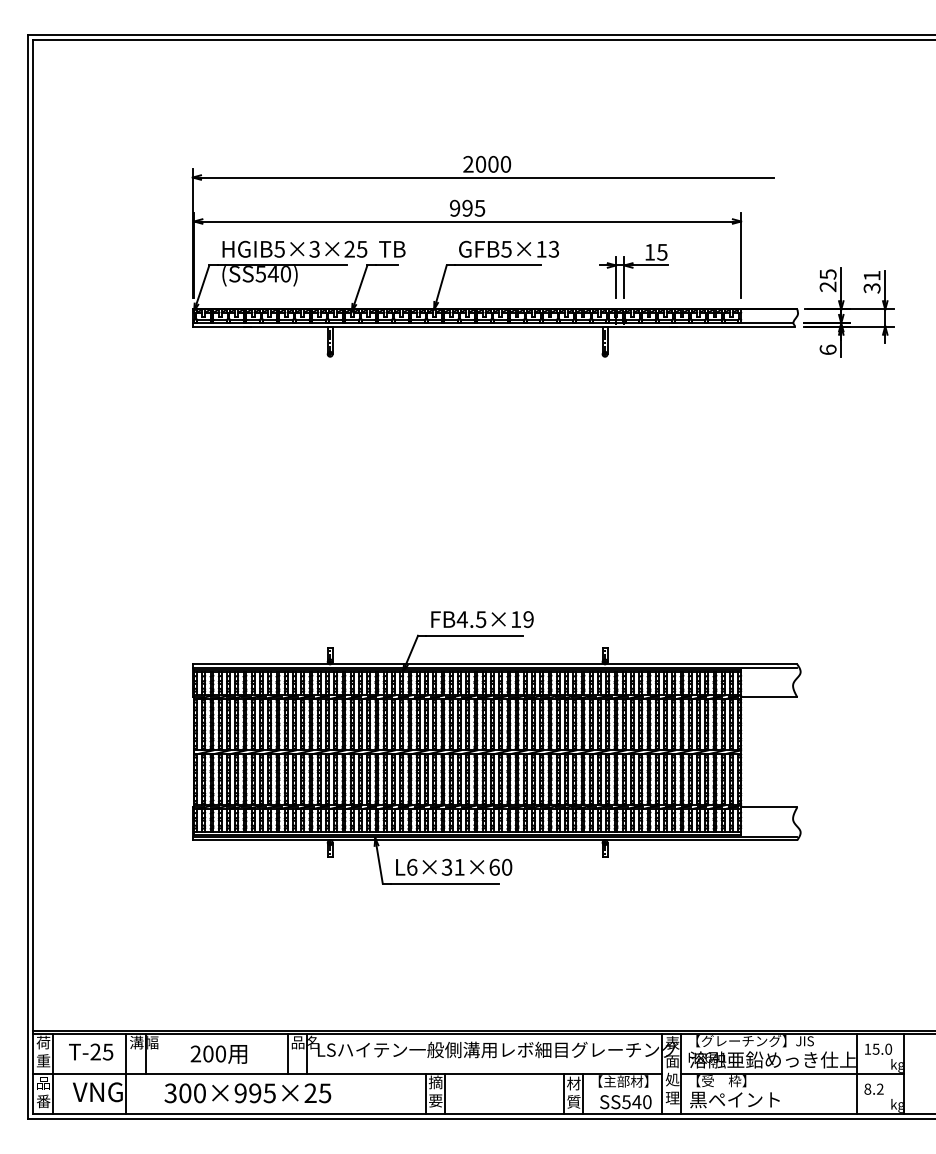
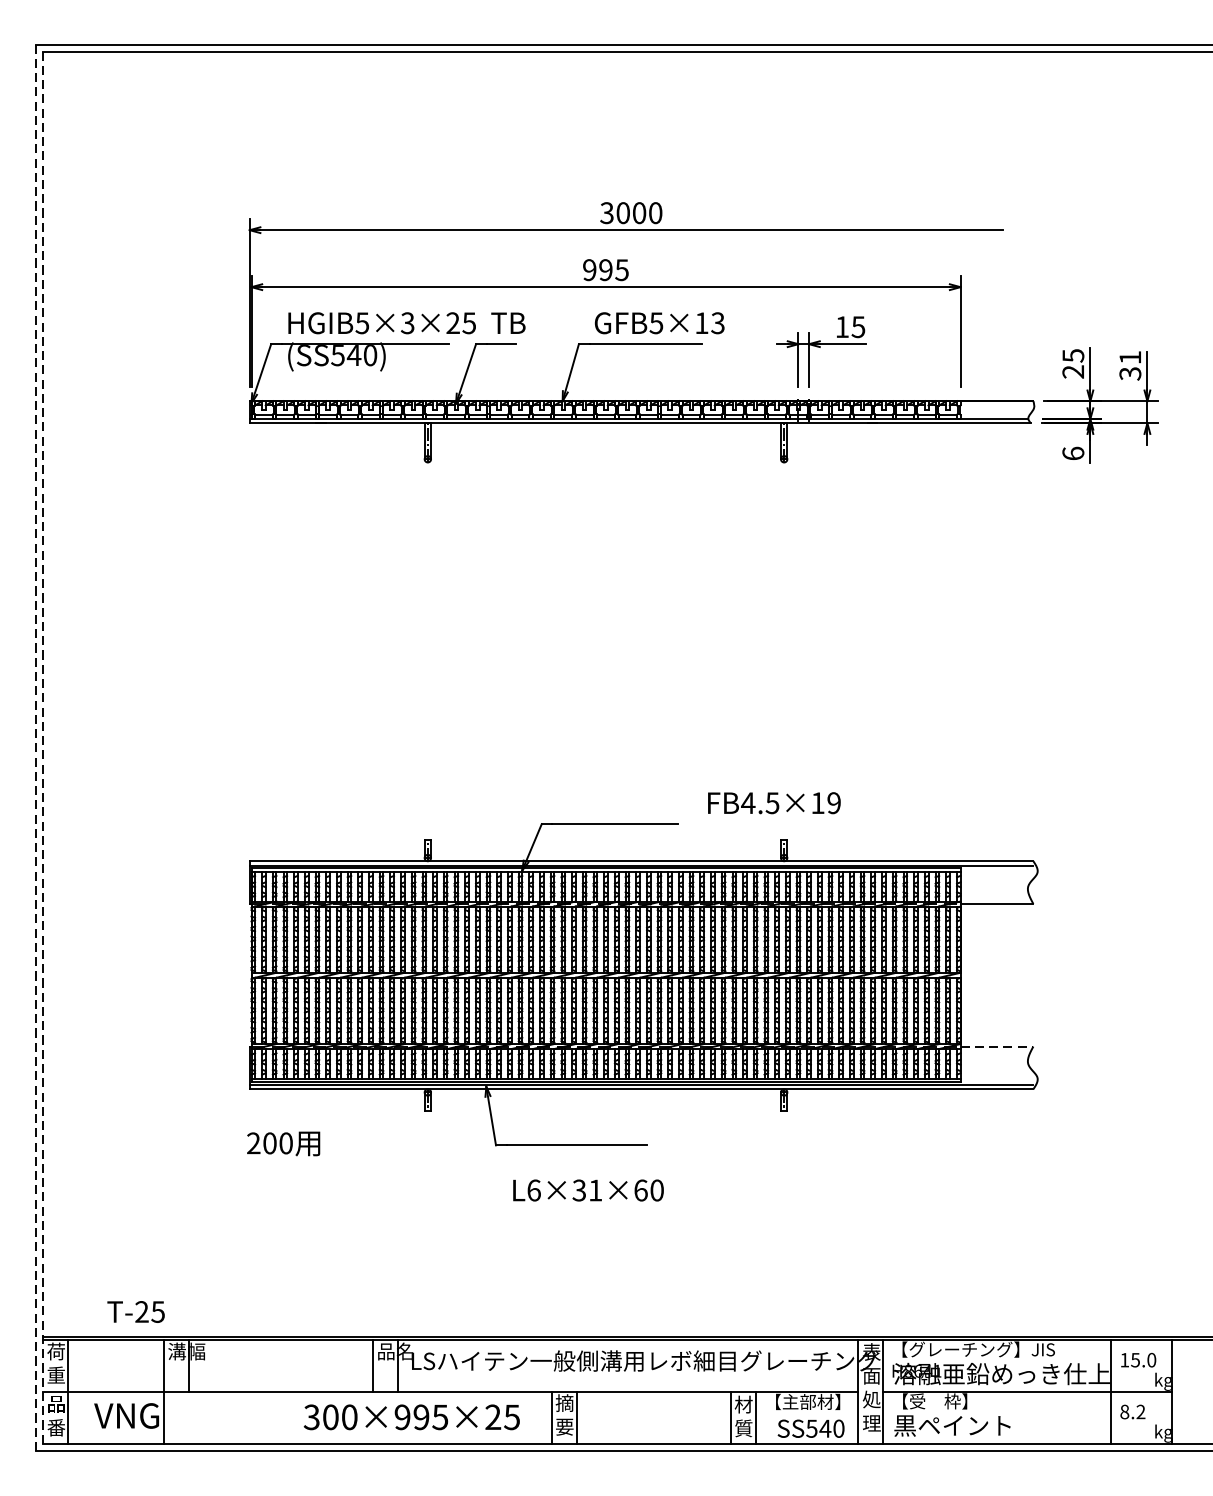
text: (468, 164) -> (607, 213), 2000 -> 3000
line: (27, 576) -> (35, 747), solid -> dashed
line: (33, 577) -> (43, 748), solid -> dashed
text: (482, 619) -> (774, 803), moved
line: (769, 807) -> (997, 1046), solid -> dashed
text: (454, 866) -> (588, 1189), moved
text: (91, 1051) -> (136, 1311), moved
text: (218, 1054) -> (283, 1144), moved
text: (247, 1093) -> (411, 1417), moved

